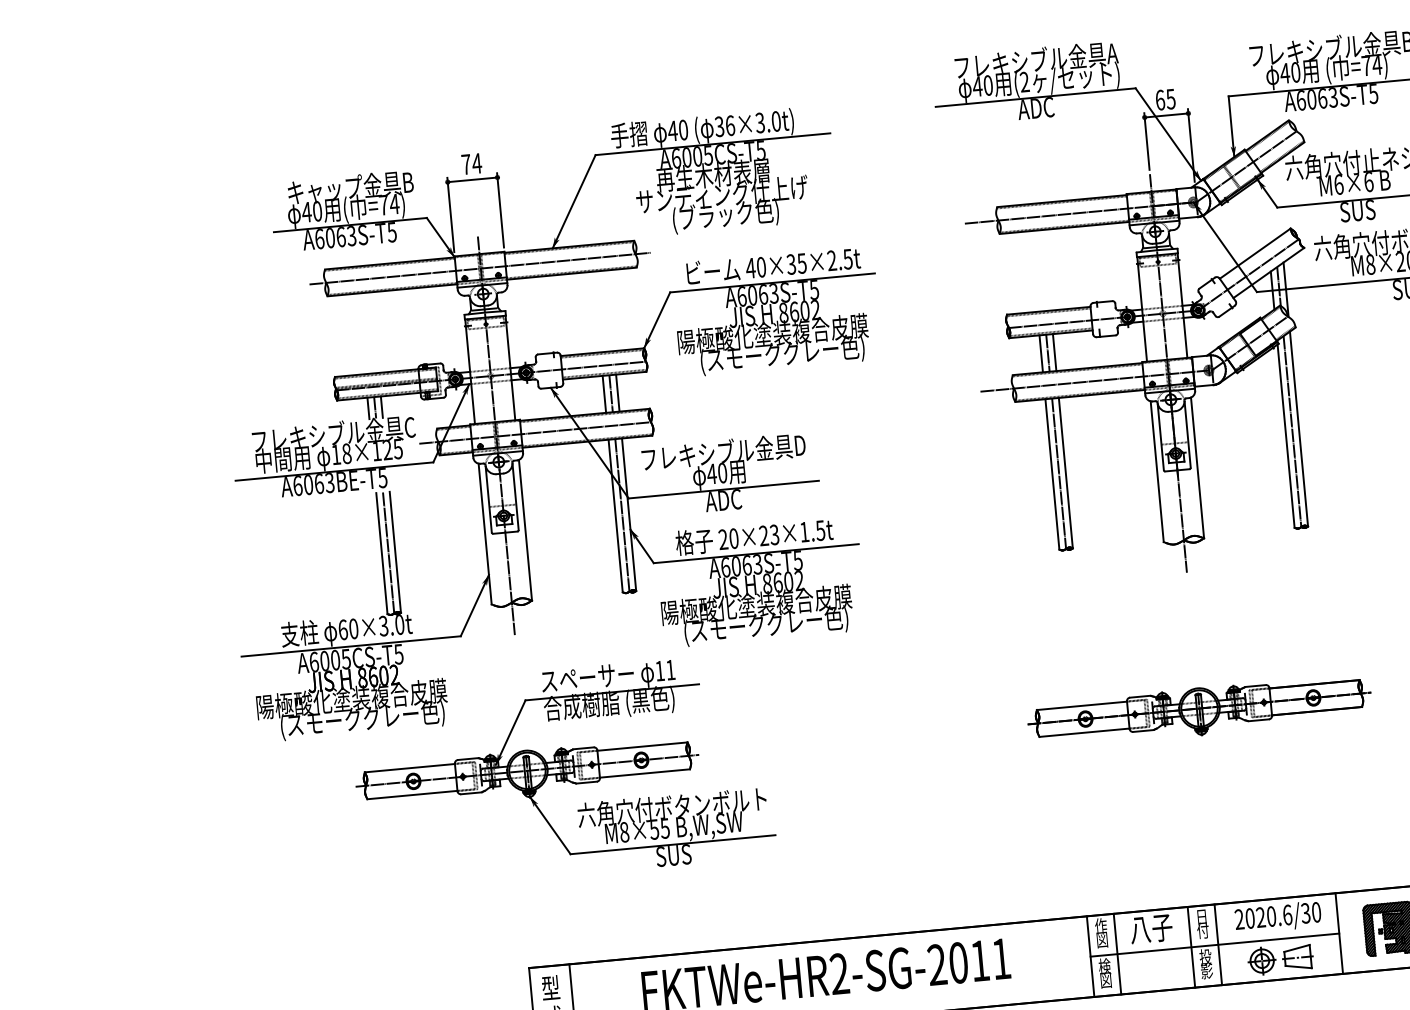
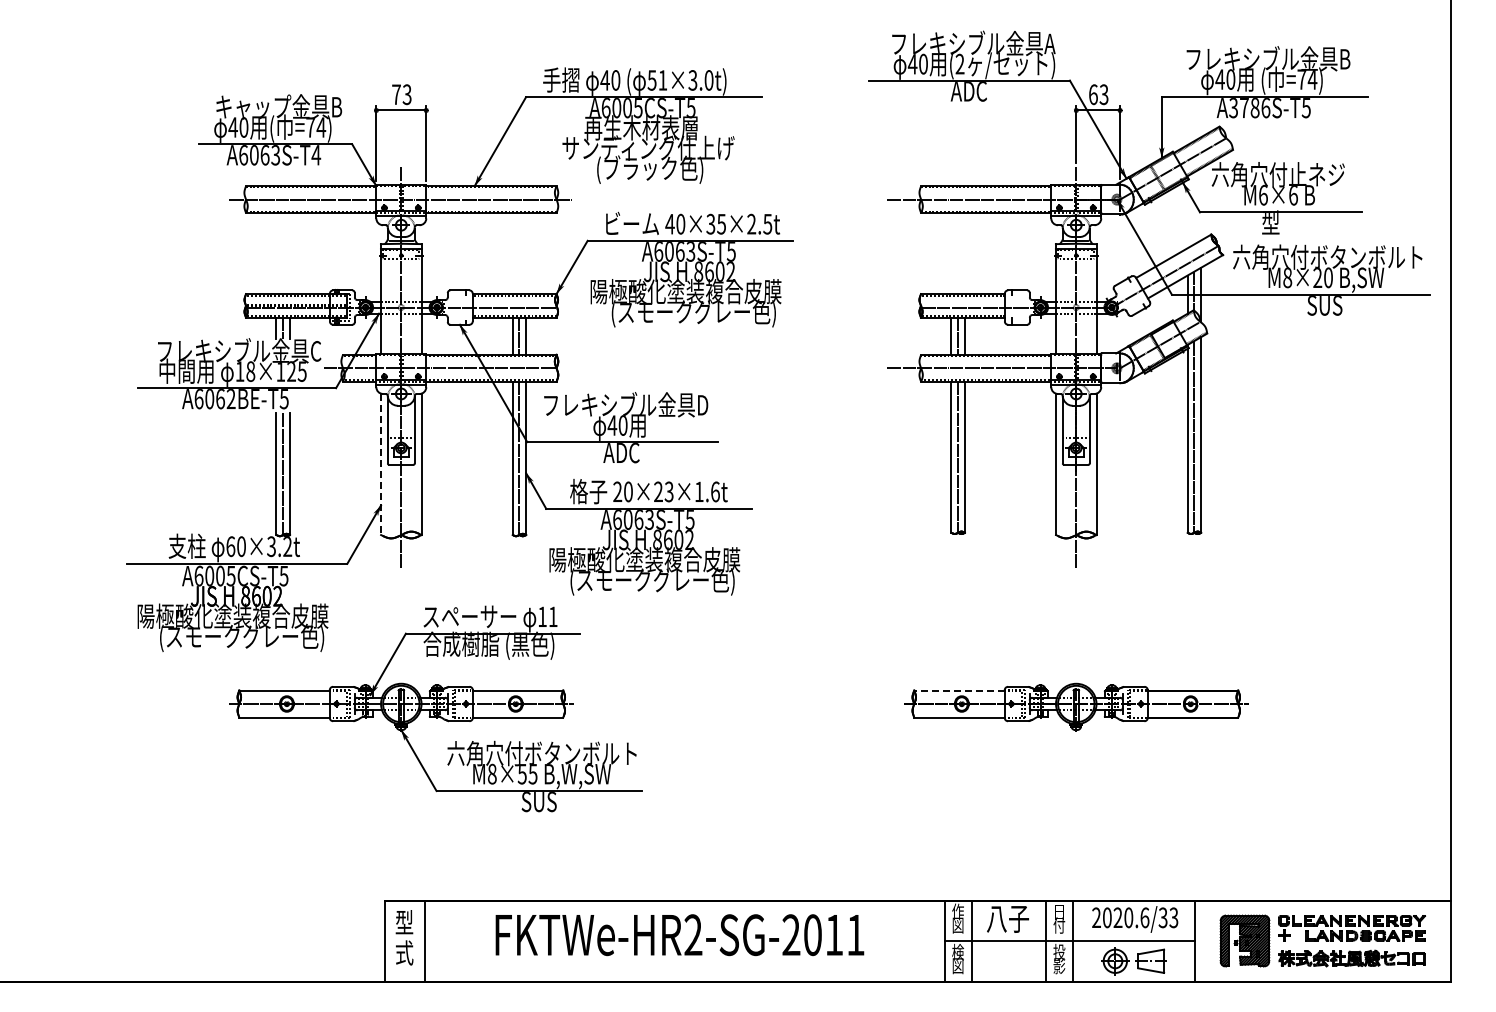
text: (1171, 98) -> (1104, 94), 65 -> 63
text: (1317, 99) -> (1249, 108), A6063S-T5 -> A3786S-T5
text: (724, 126) -> (657, 80), 36×3.0t) -> 51×3.0t)
text: (476, 163) -> (406, 94), 74 -> 73
text: (1357, 210) -> (1279, 222), SUS -> 型
text: (392, 232) -> (316, 155), A6063S-T5 -> A6063S-T4
text: (329, 483) -> (230, 399), A6063BE-T5 -> A6062BE-T5
text: (819, 530) -> (714, 491), 20×23×1.5t -> 20×23×1.6t
line: (485, 534) -> (381, 464), solid -> dashed
text: (399, 625) -> (287, 547), 60×3.0t -> 60×3.2t
line: (1082, 705) -> (959, 690), solid -> dashed
text: (1316, 912) -> (1173, 917), 2020.6/30 -> 2020.6/33

